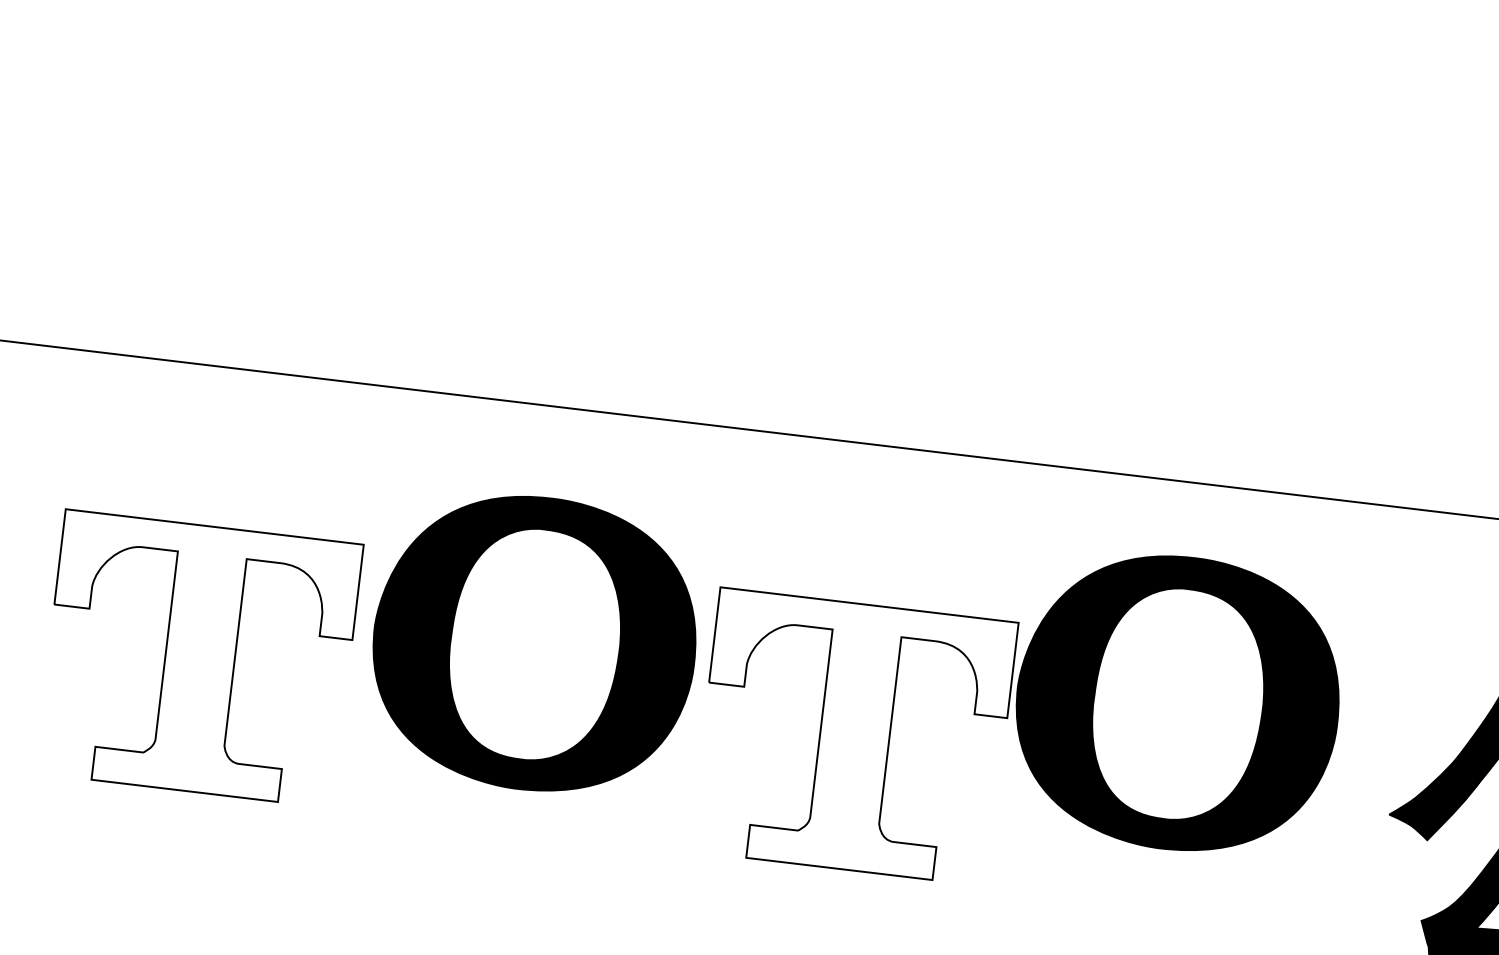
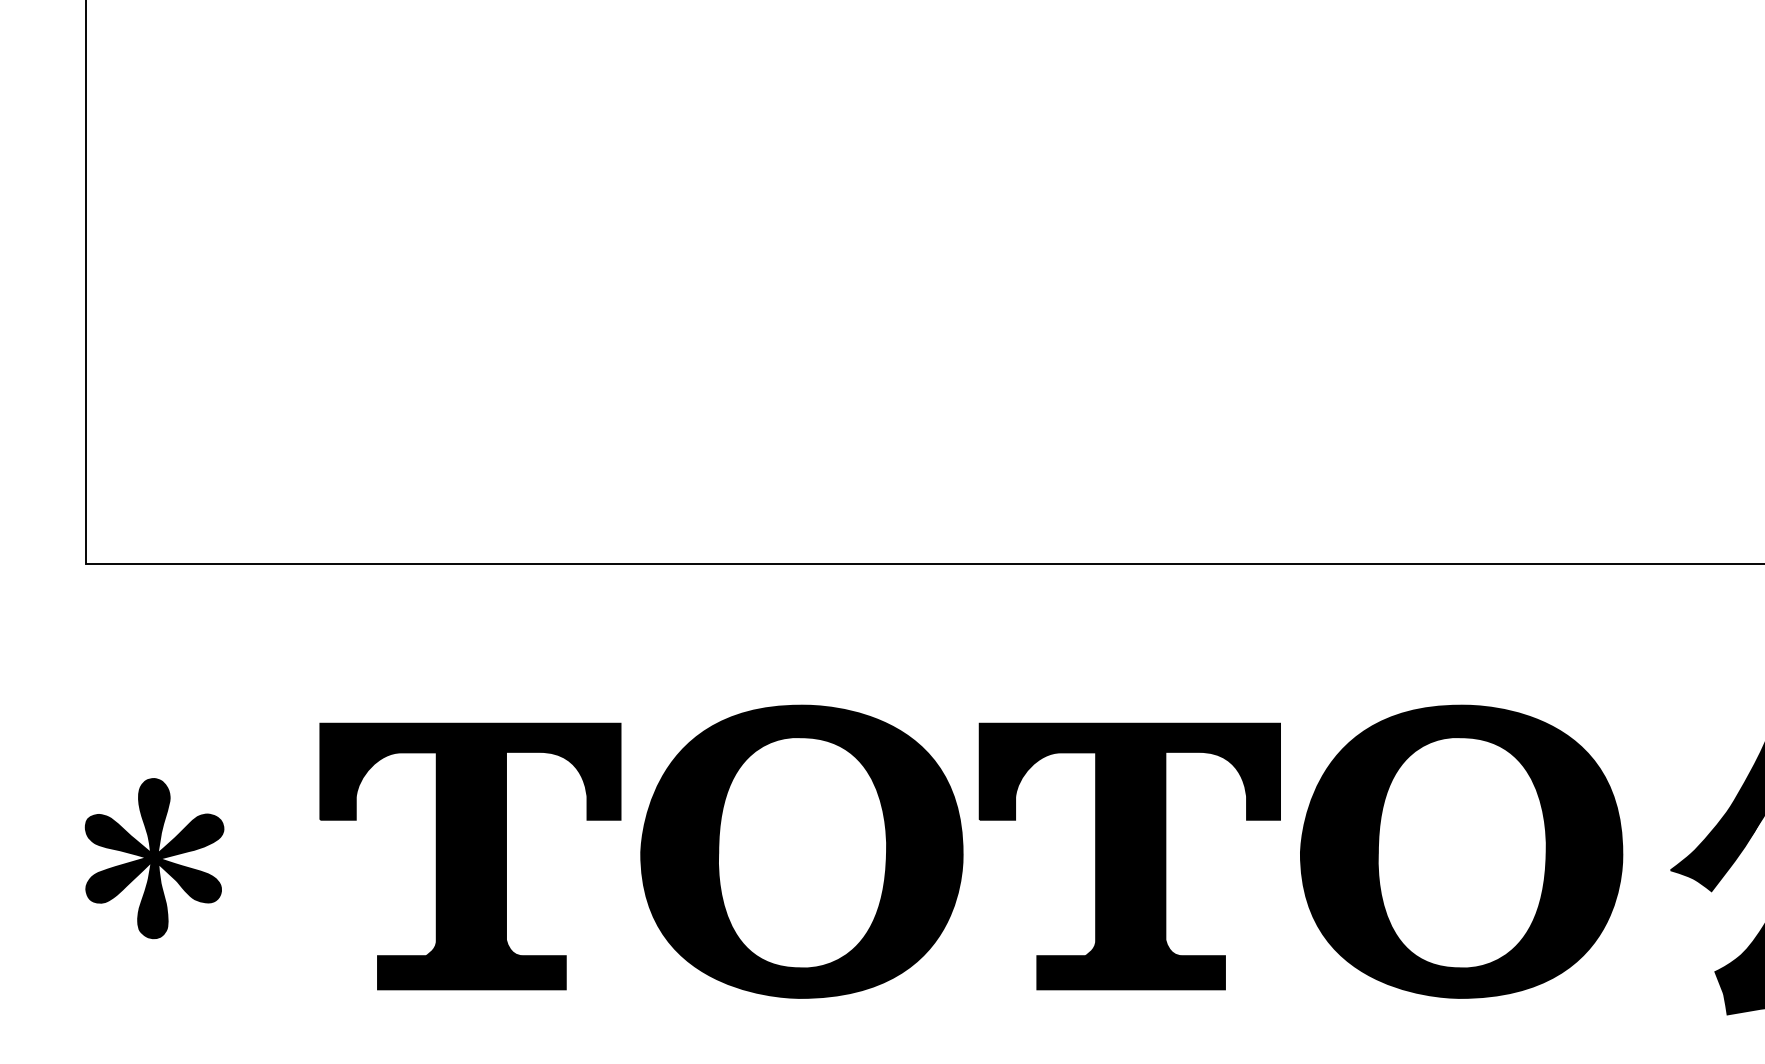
part: (534, 643) -> (801, 851), moved
fill: (199, 658) -> (470, 856), added
part: (1177, 702) -> (1461, 851), moved
fill: (853, 736) -> (1129, 856), added

